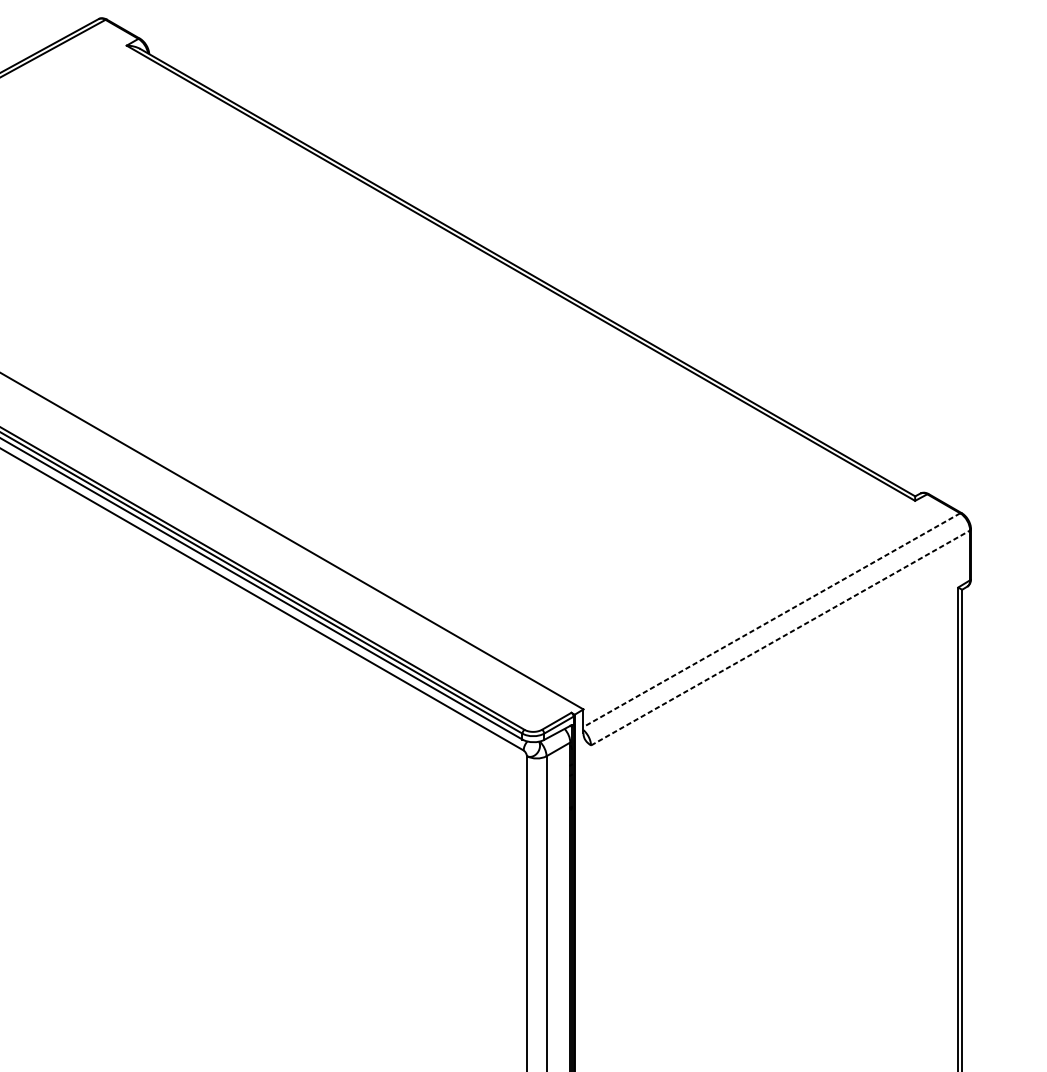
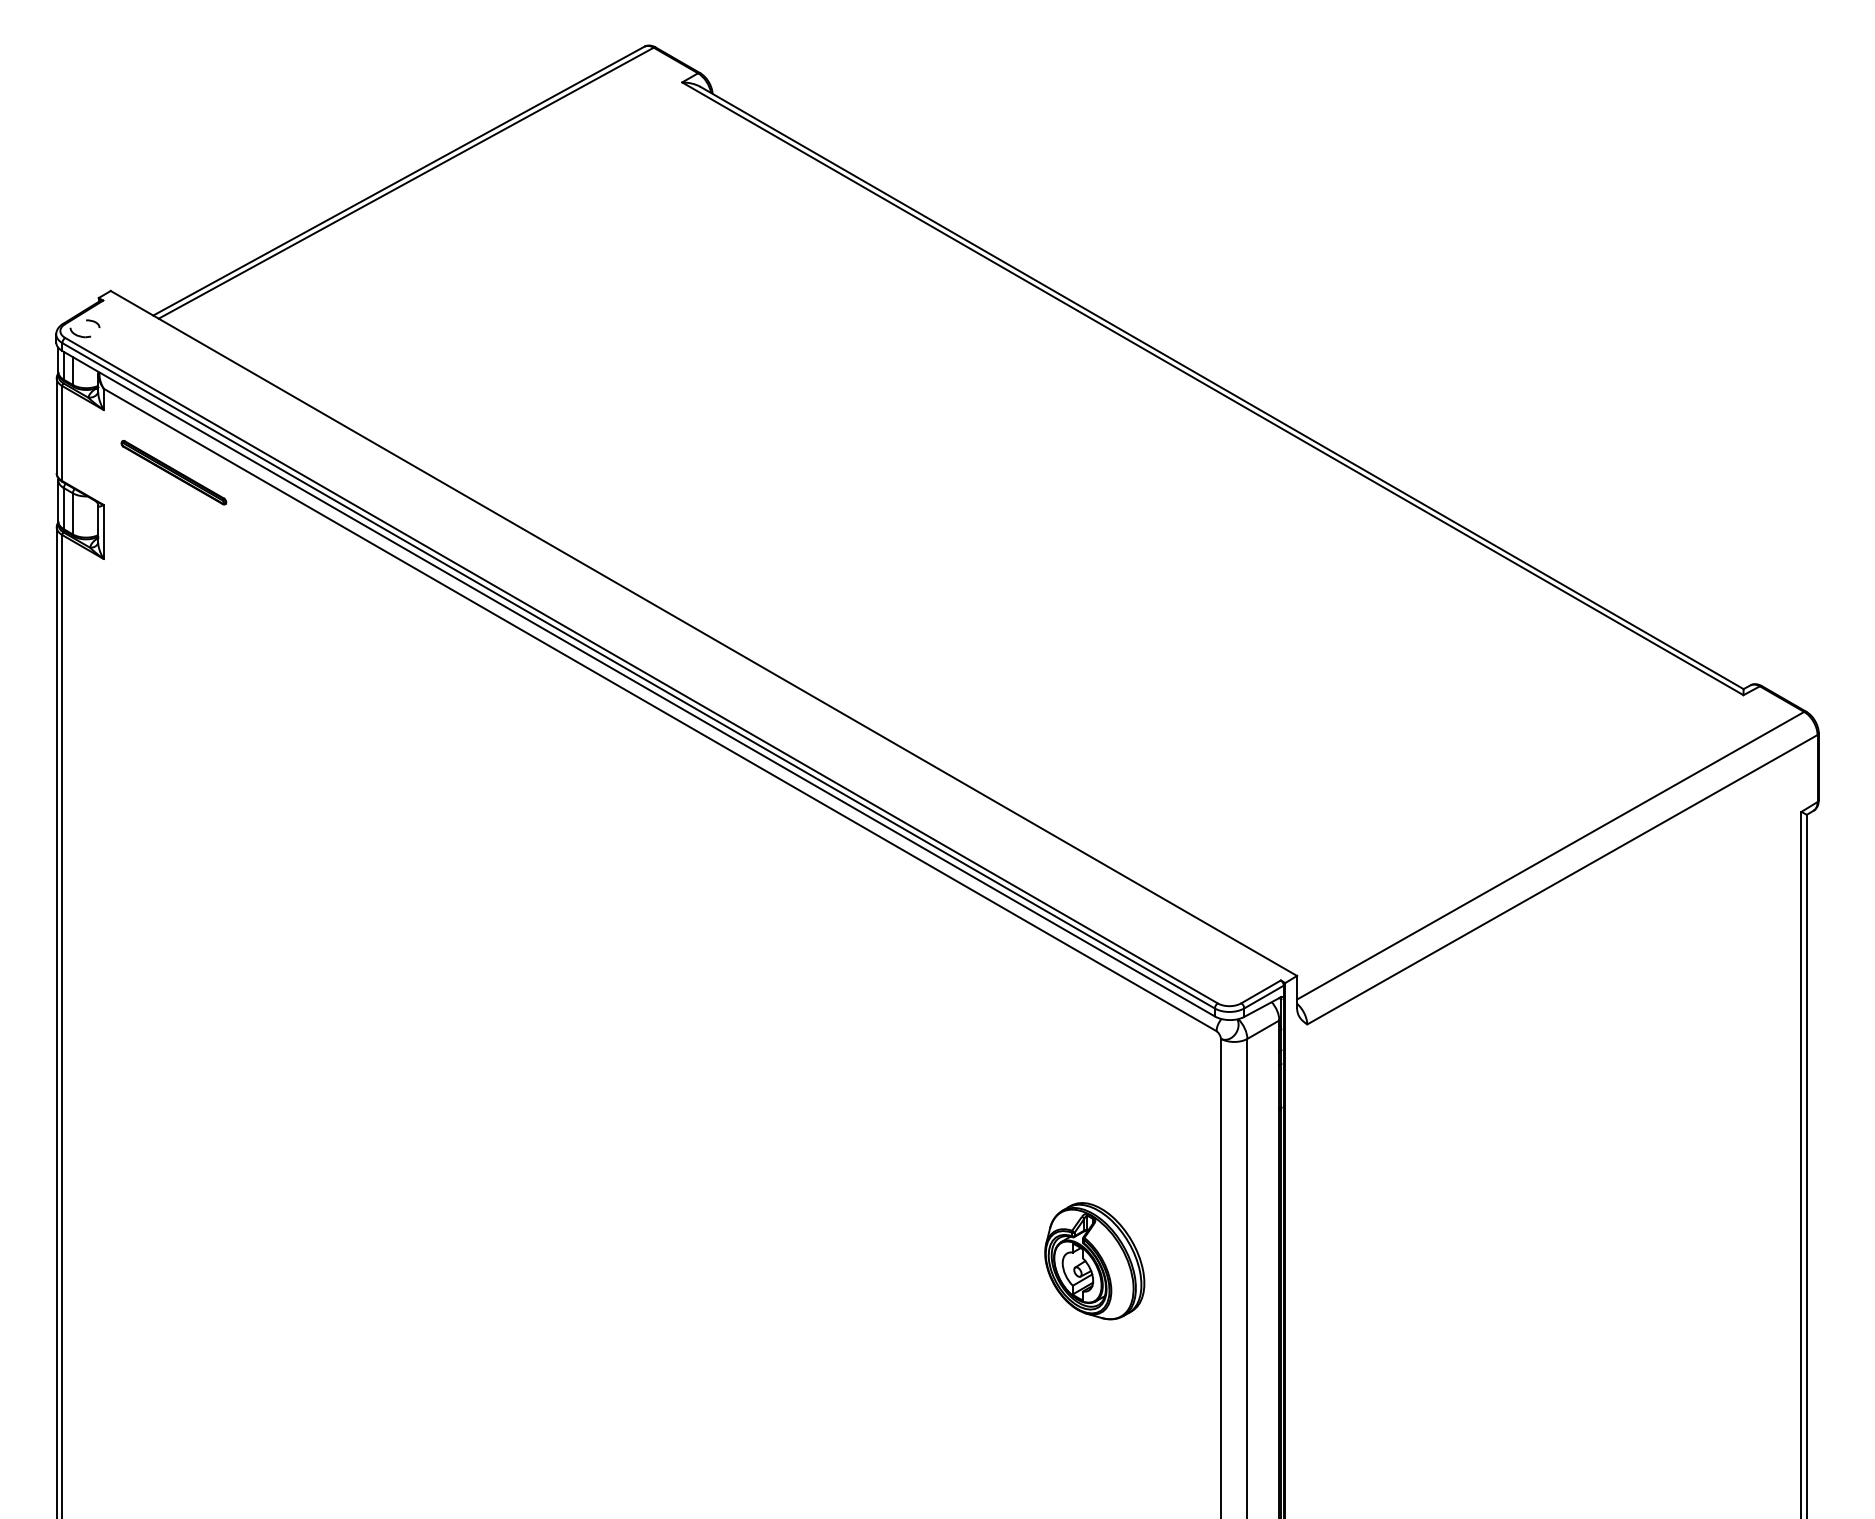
line: (771, 619) -> (1550, 855), dashed -> solid
line: (780, 637) -> (1562, 879), dashed -> solid
part: (432, 921) -> (1094, 1261), added

